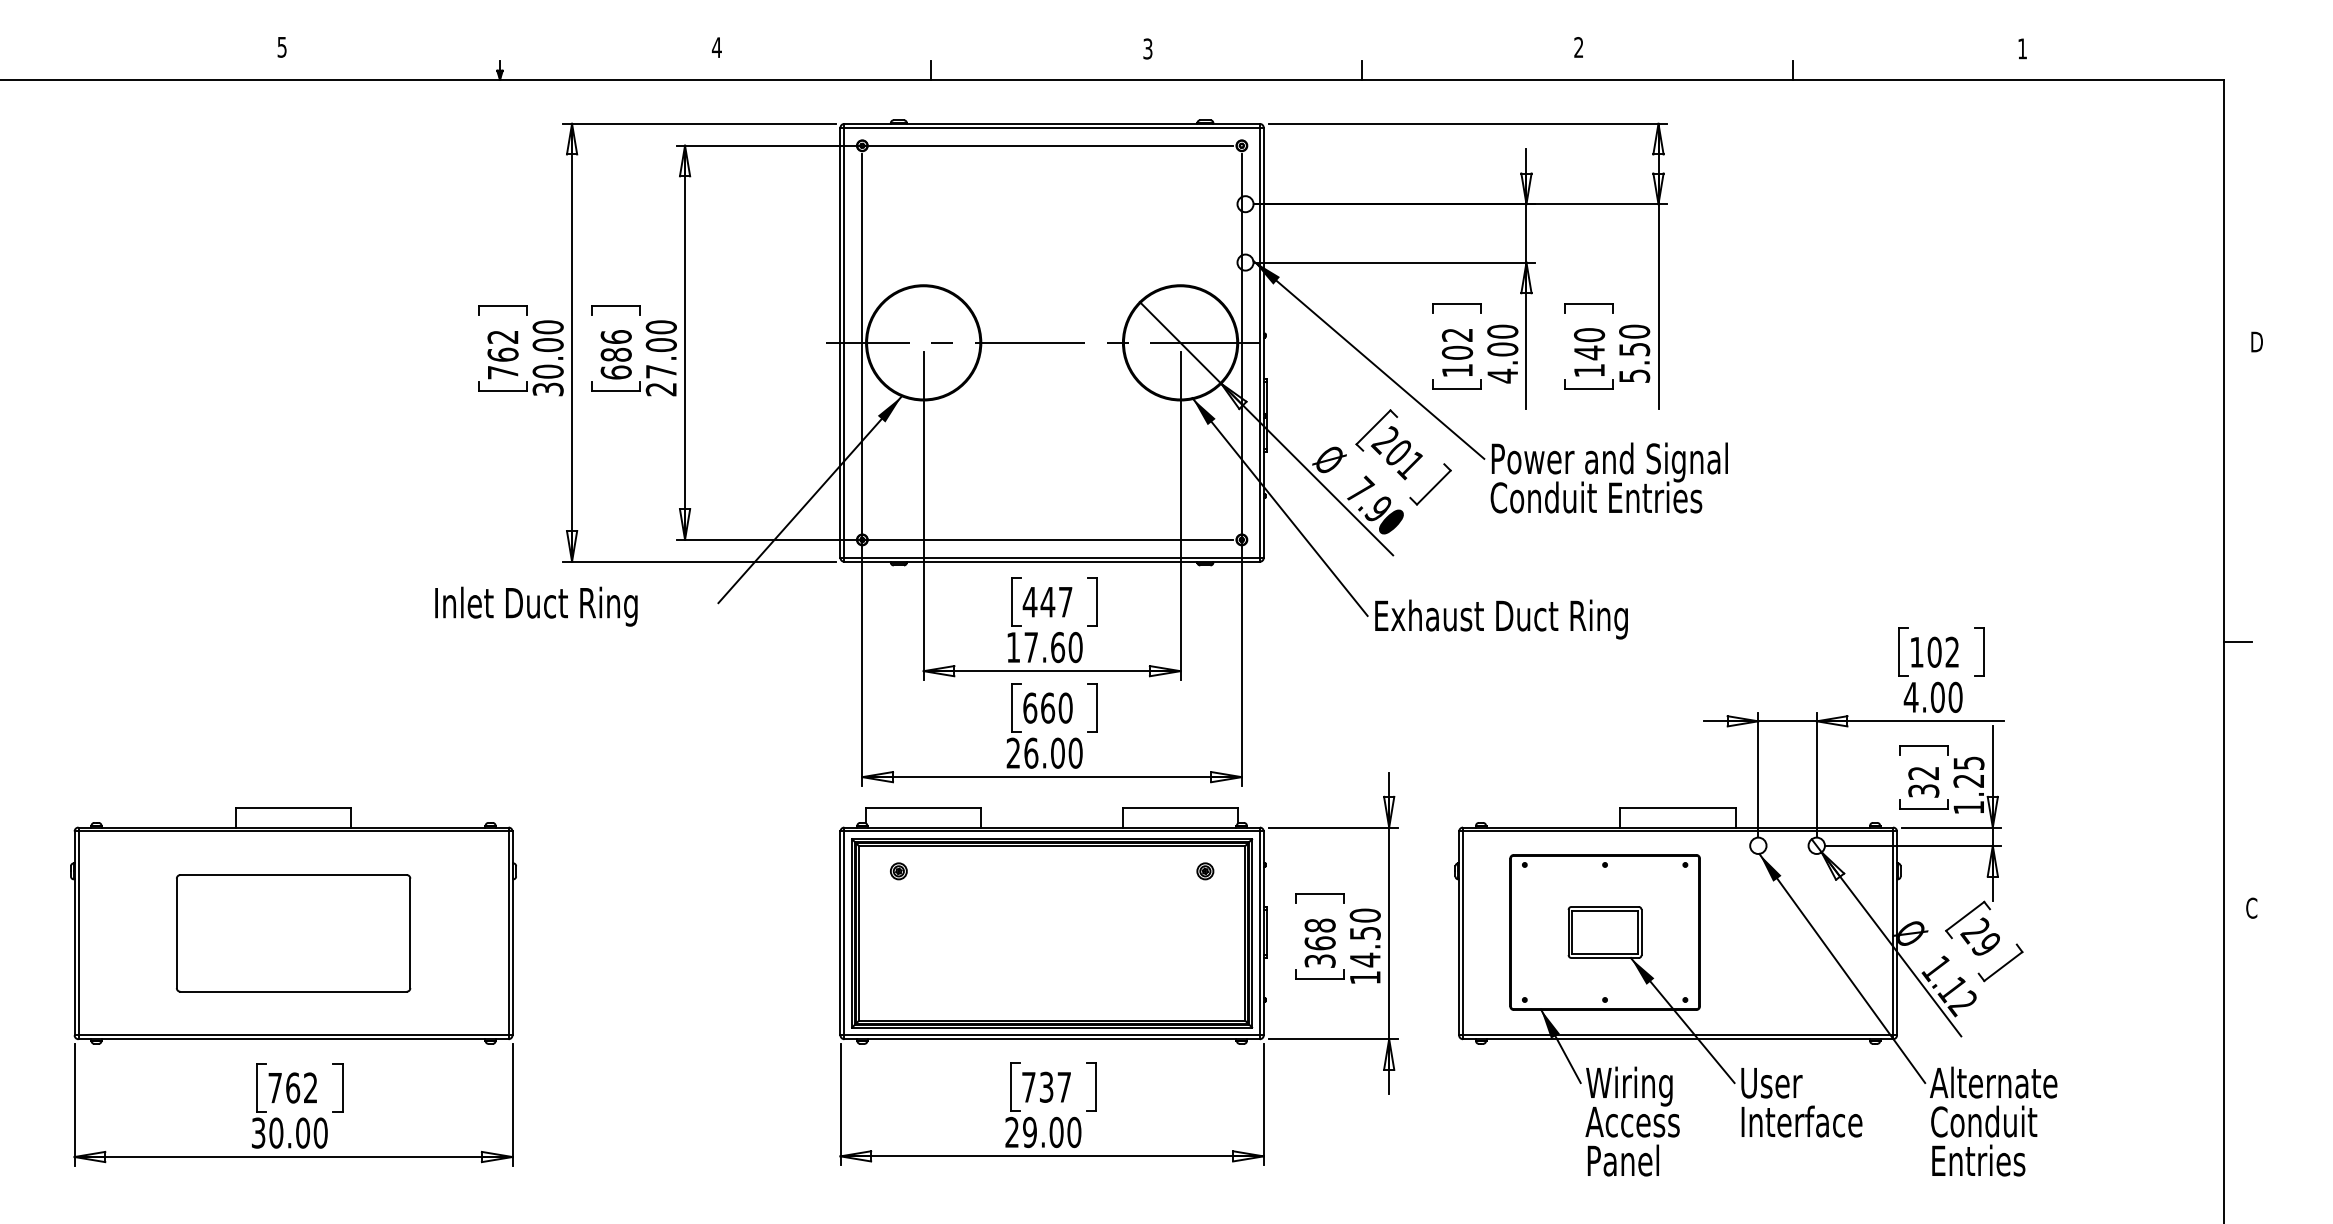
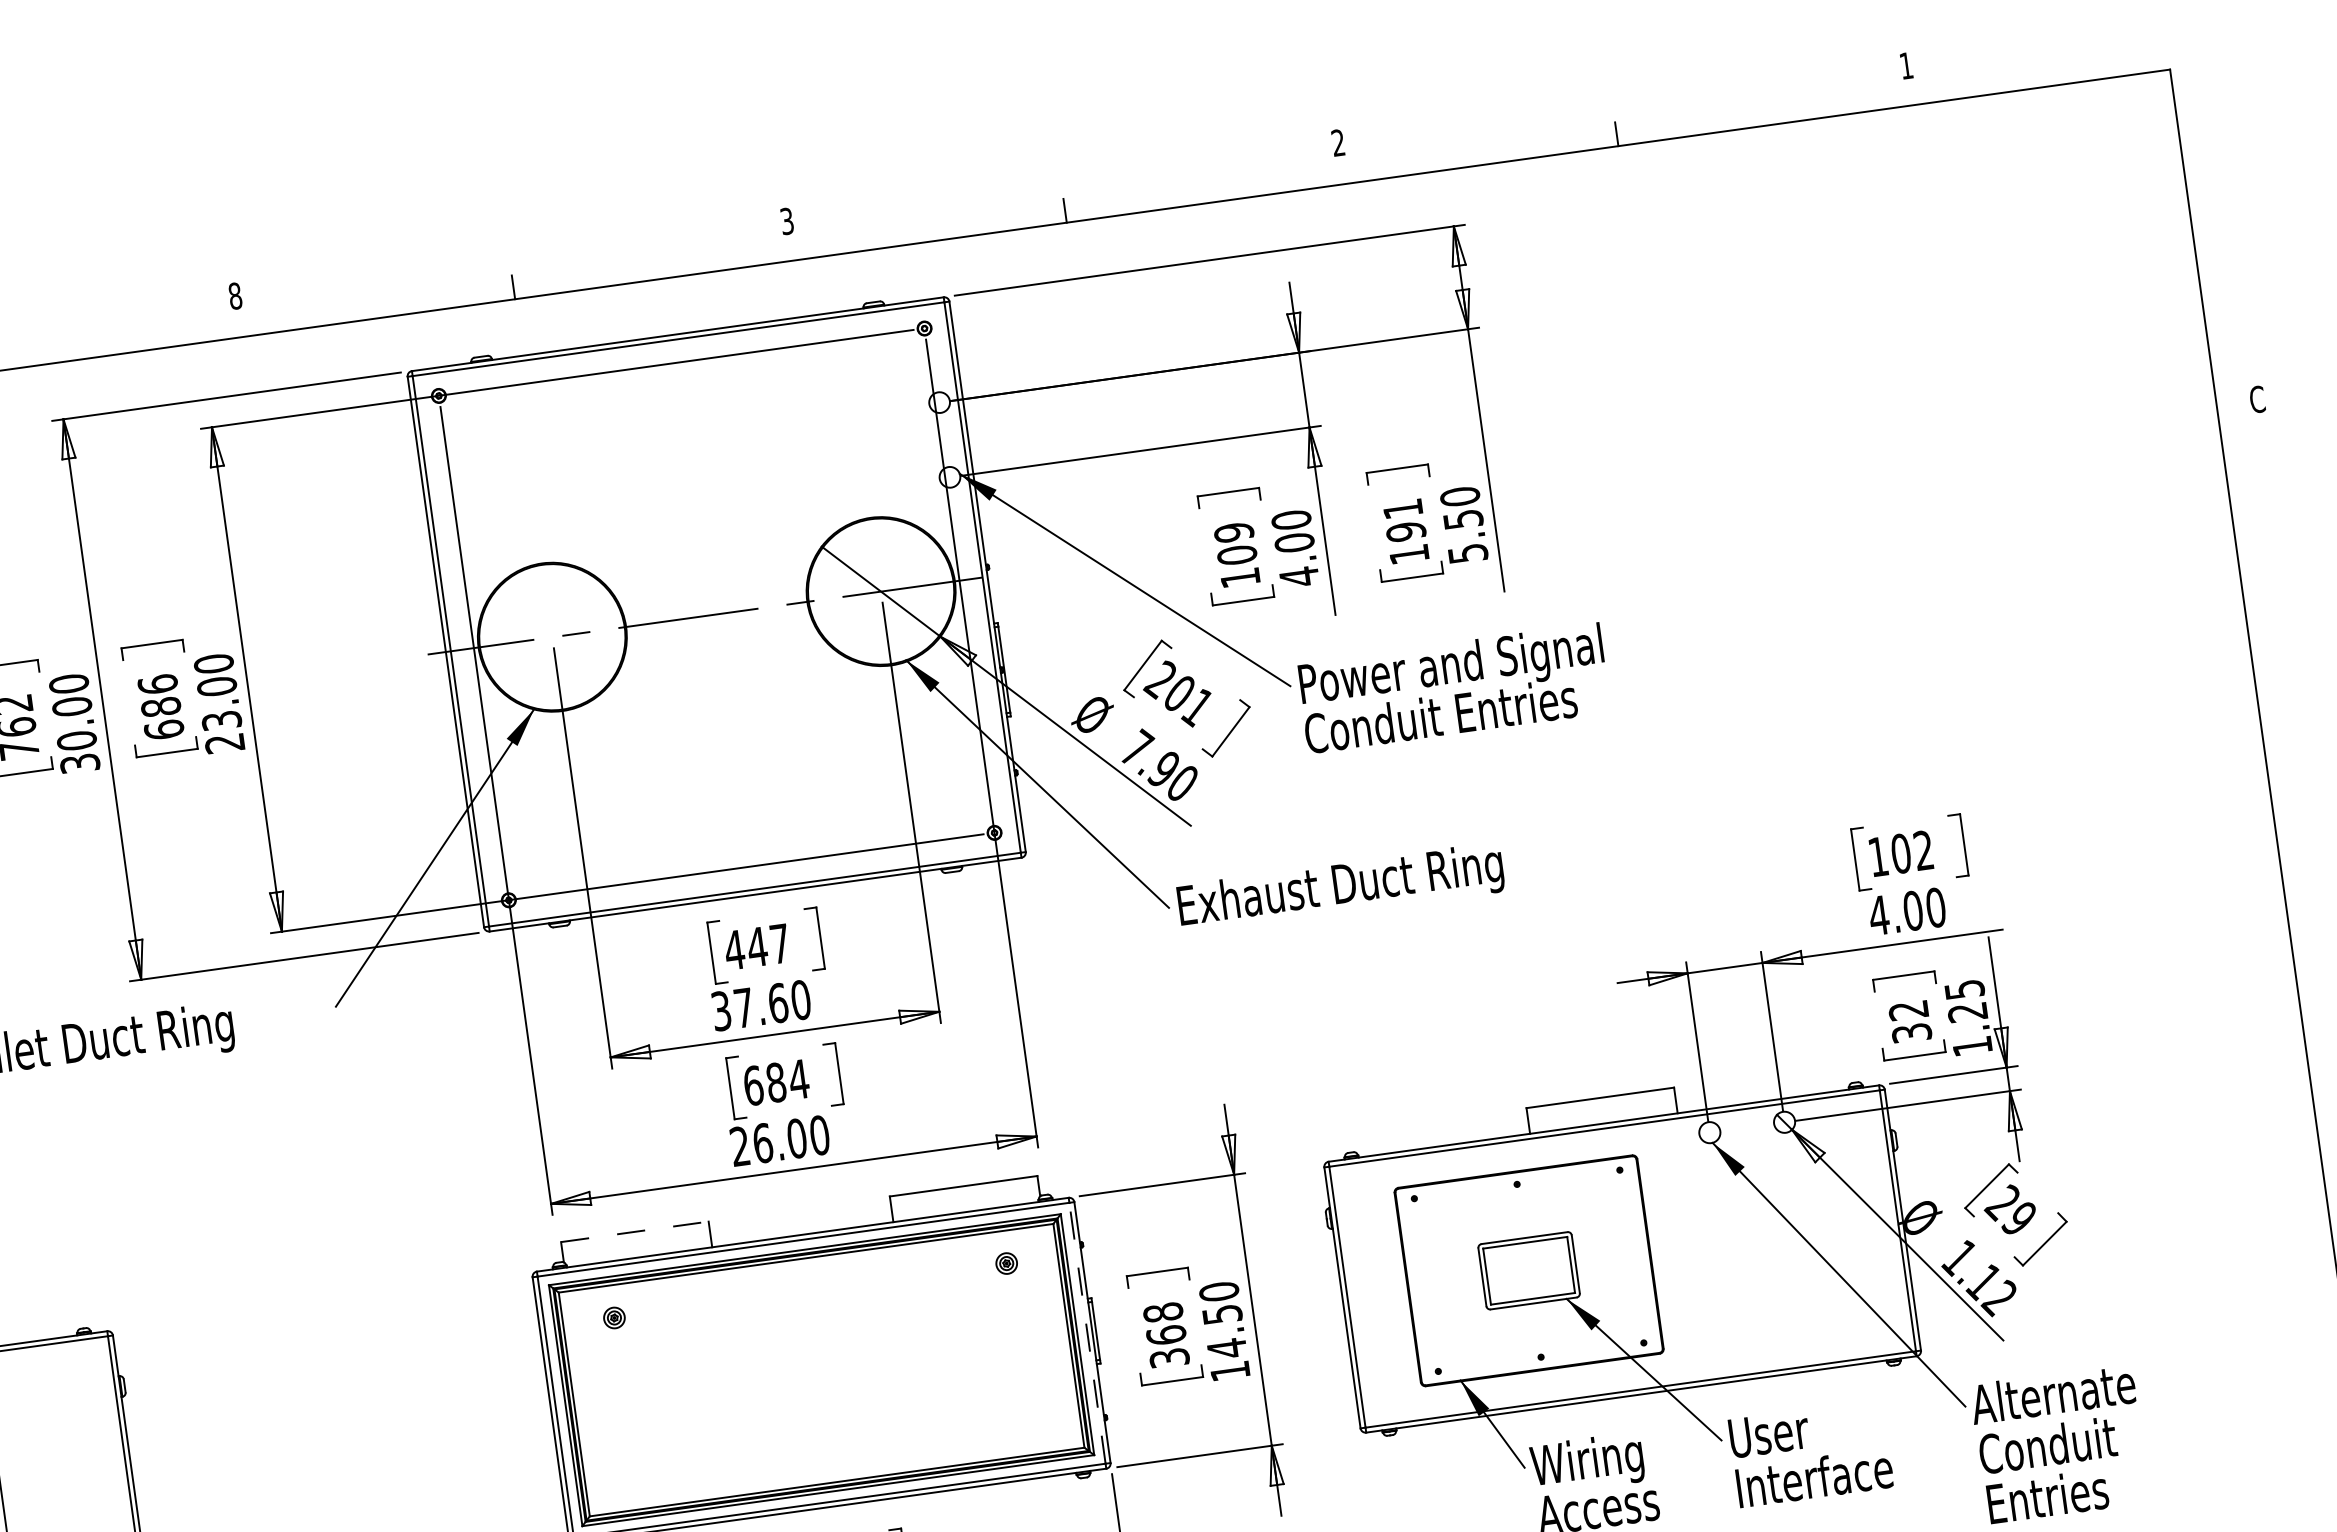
text: (716, 47) -> (234, 296), 4 -> 8
text: (1457, 335) -> (1234, 533), 102 -> 109
text: (2256, 341) -> (2257, 398), D -> C
text: (1589, 344) -> (1404, 521), 140 -> 191
text: (660, 371) -> (220, 720), 27.00 -> 23.00
line: (2237, 641) -> (2286, 786), removed
text: (1013, 647) -> (721, 1011), 17.60 -> 37.60
text: (1056, 707) -> (787, 1080), 660 -> 684
line: (923, 807) -> (634, 1231), solid -> dashed
line: (1259, 933) -> (1087, 1333), solid -> dashed

